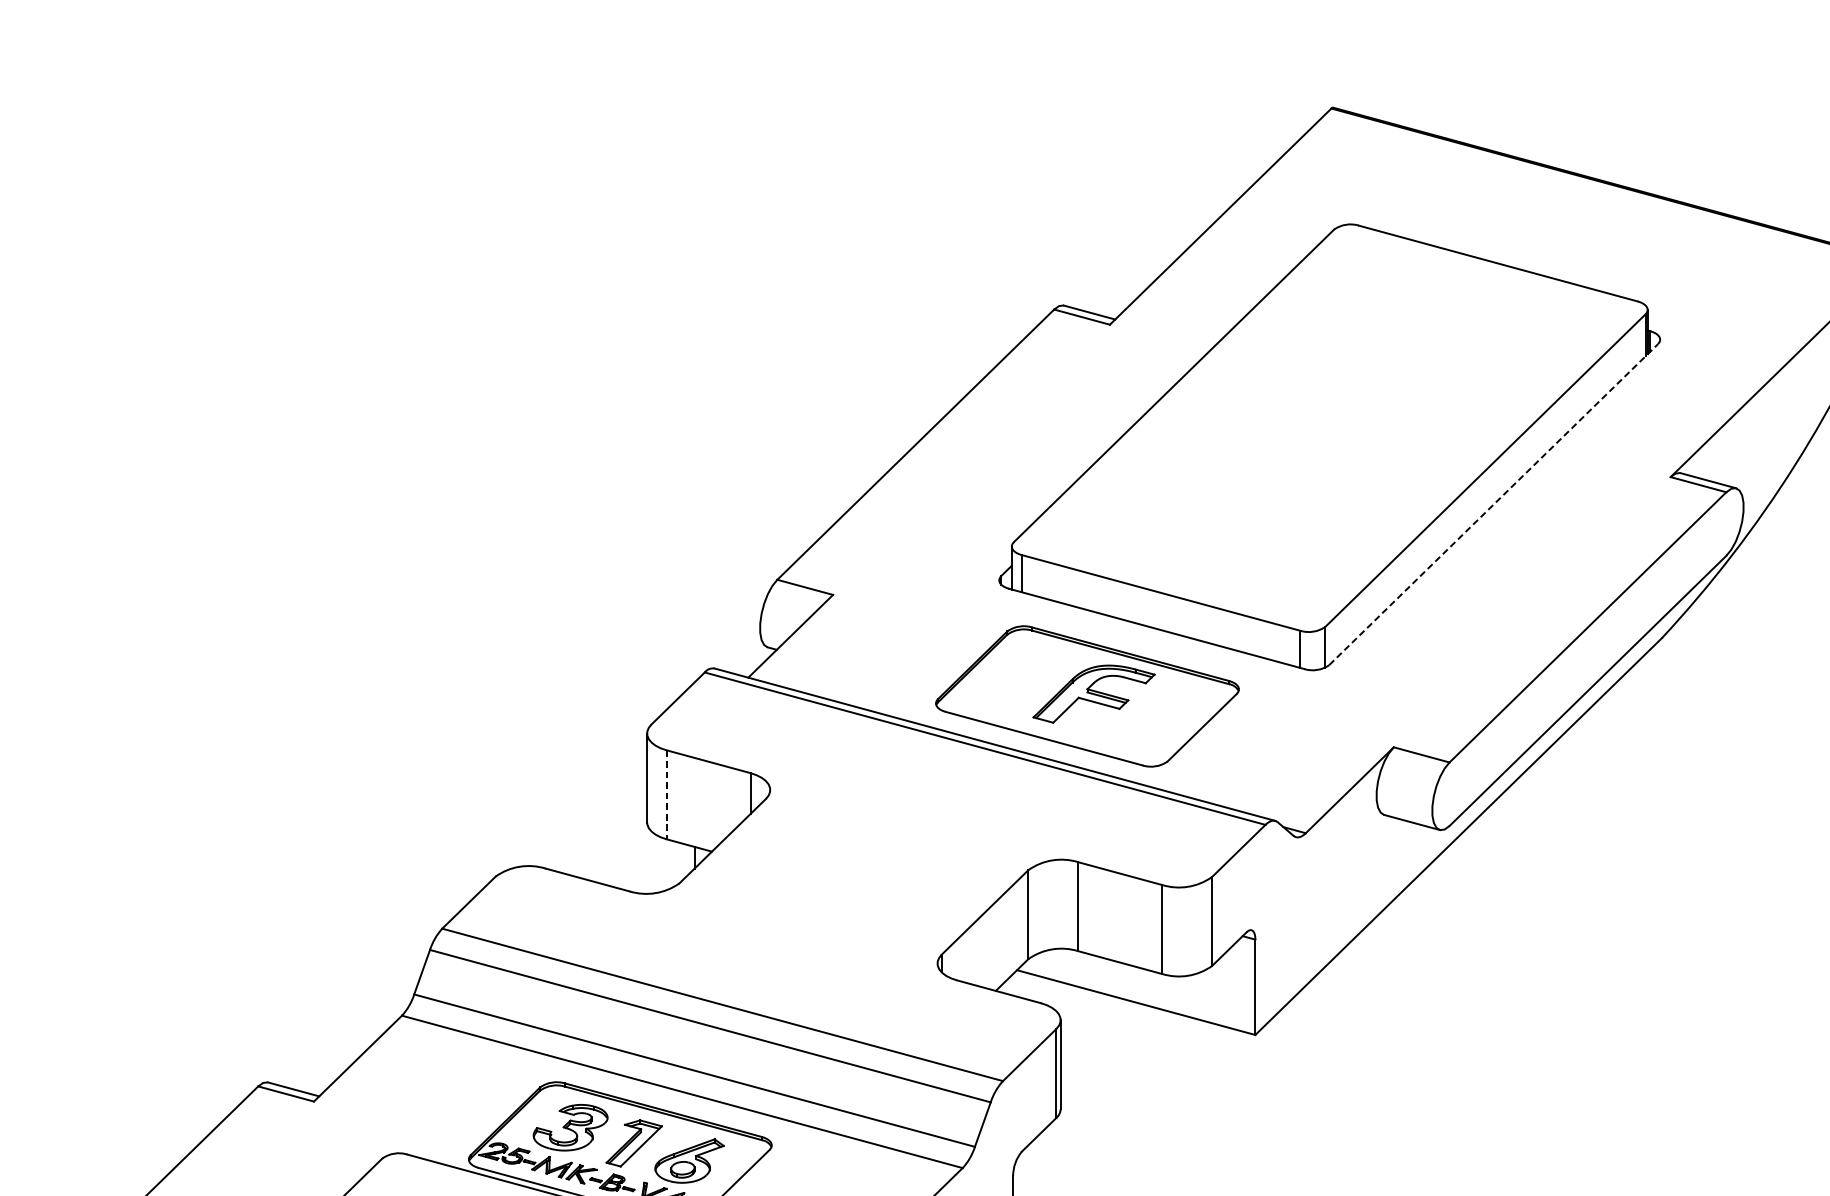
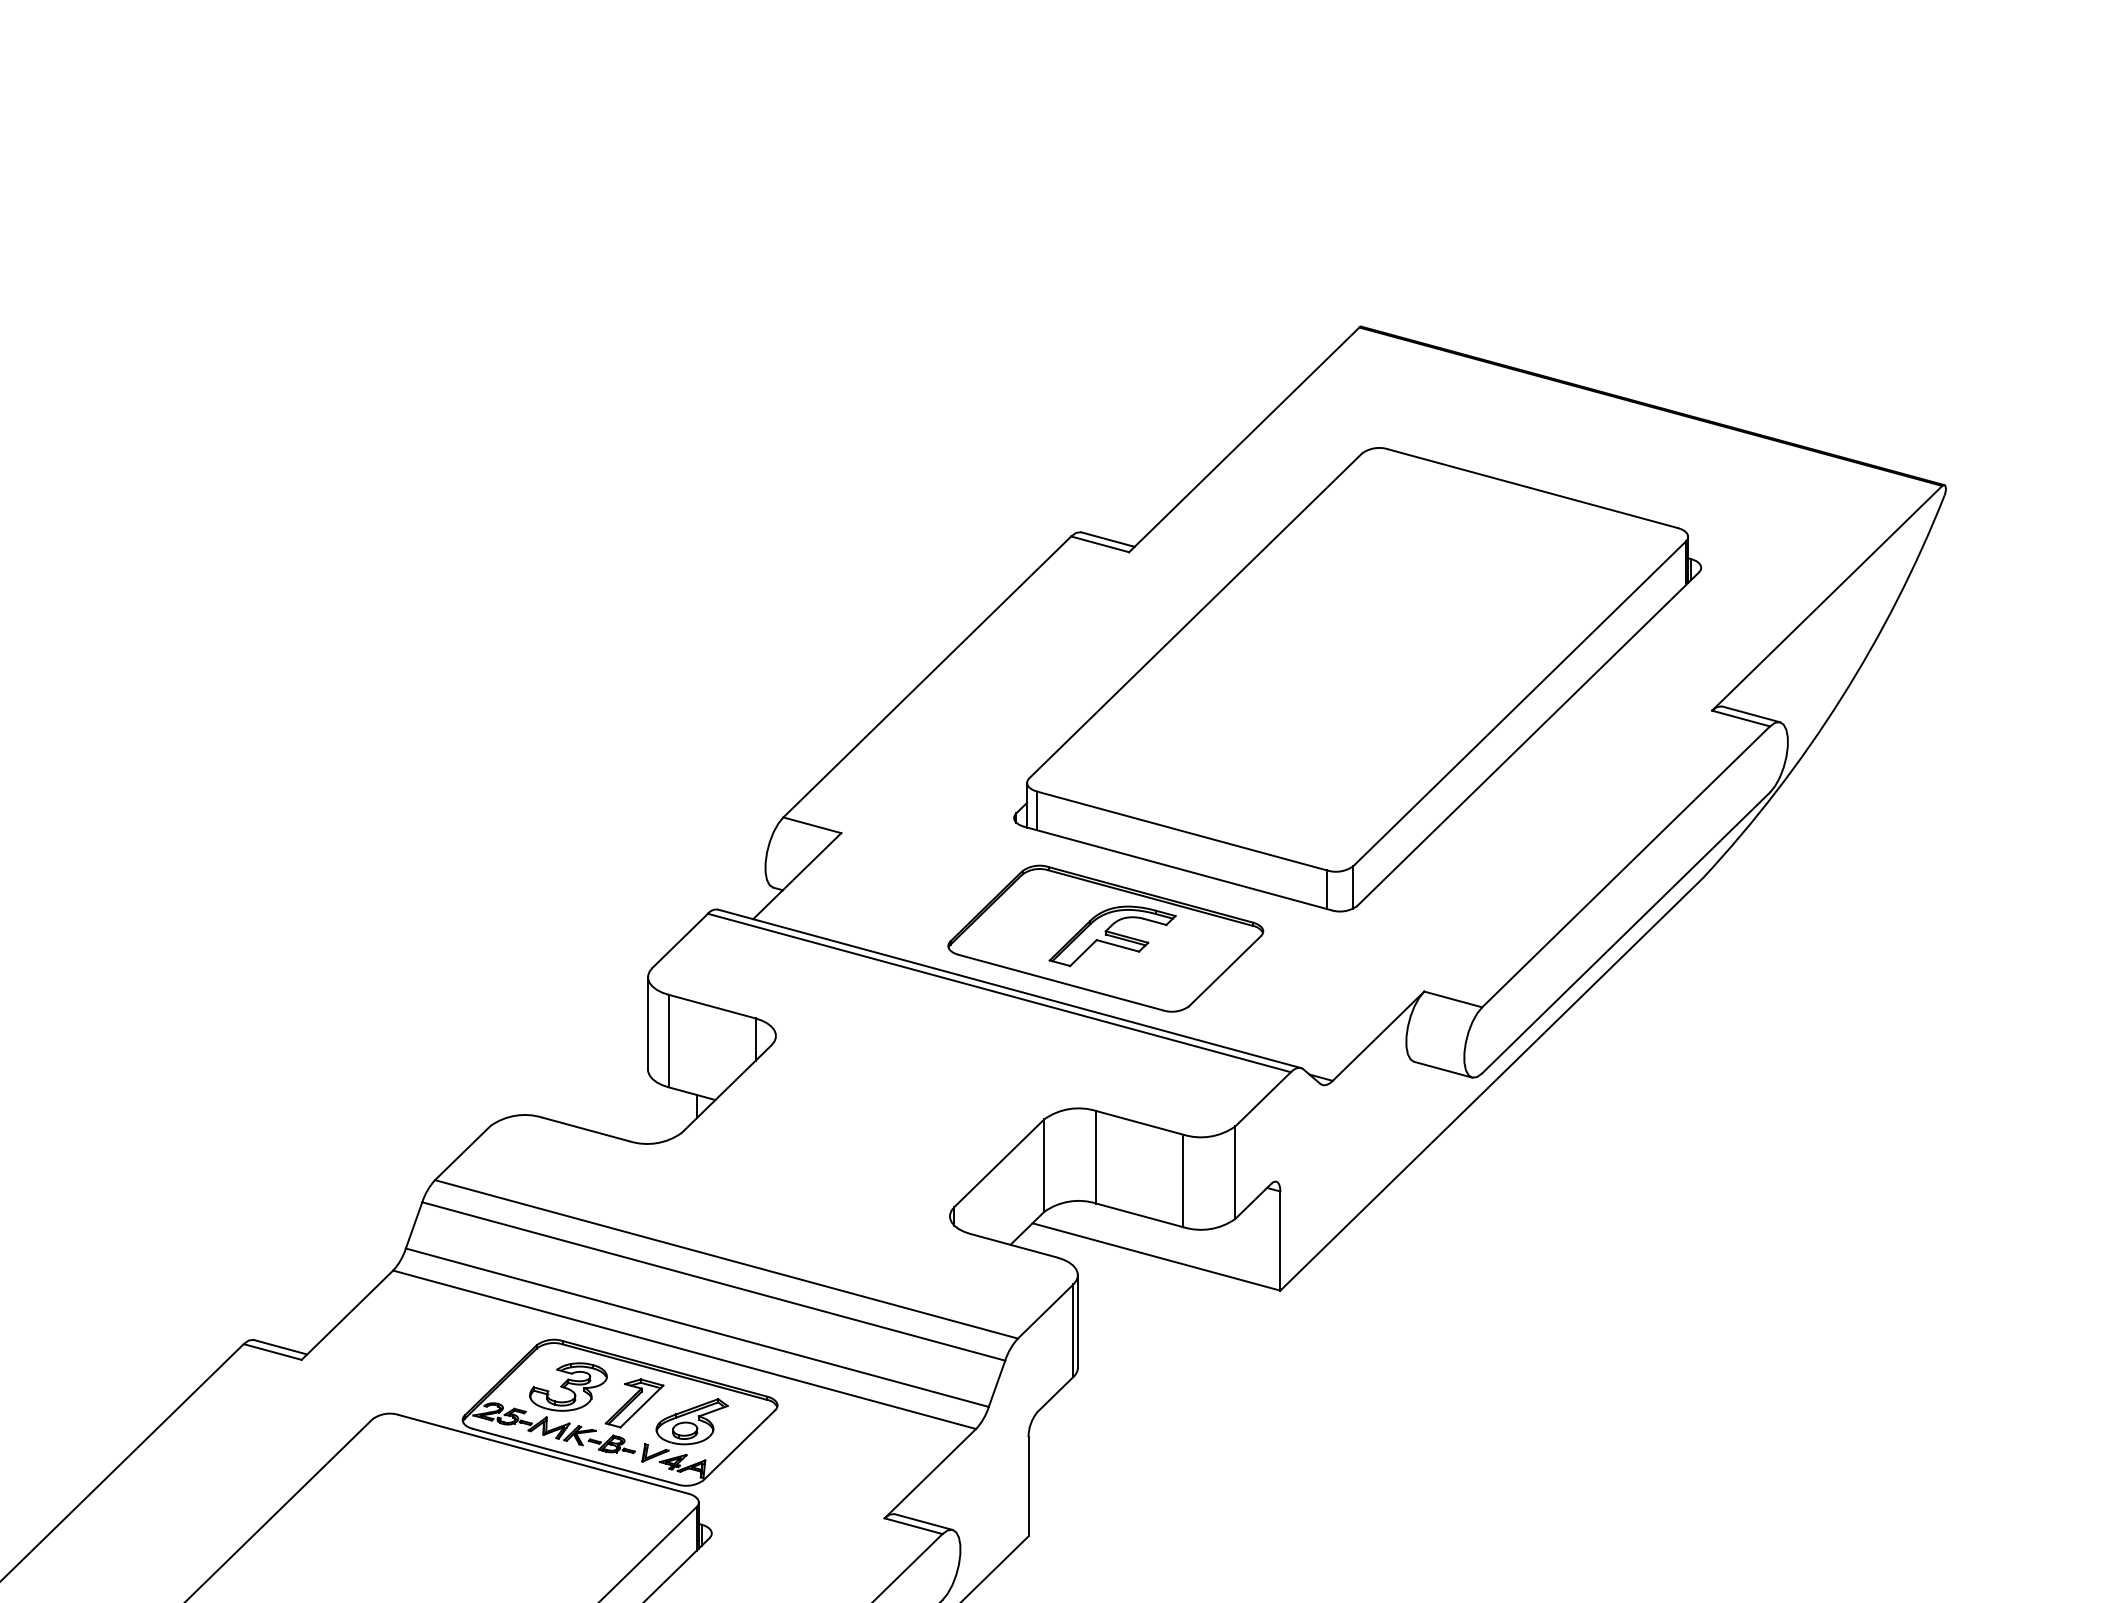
line: (1494, 504) -> (1528, 739), dashed -> solid
line: (666, 795) -> (668, 1041), dashed -> solid

